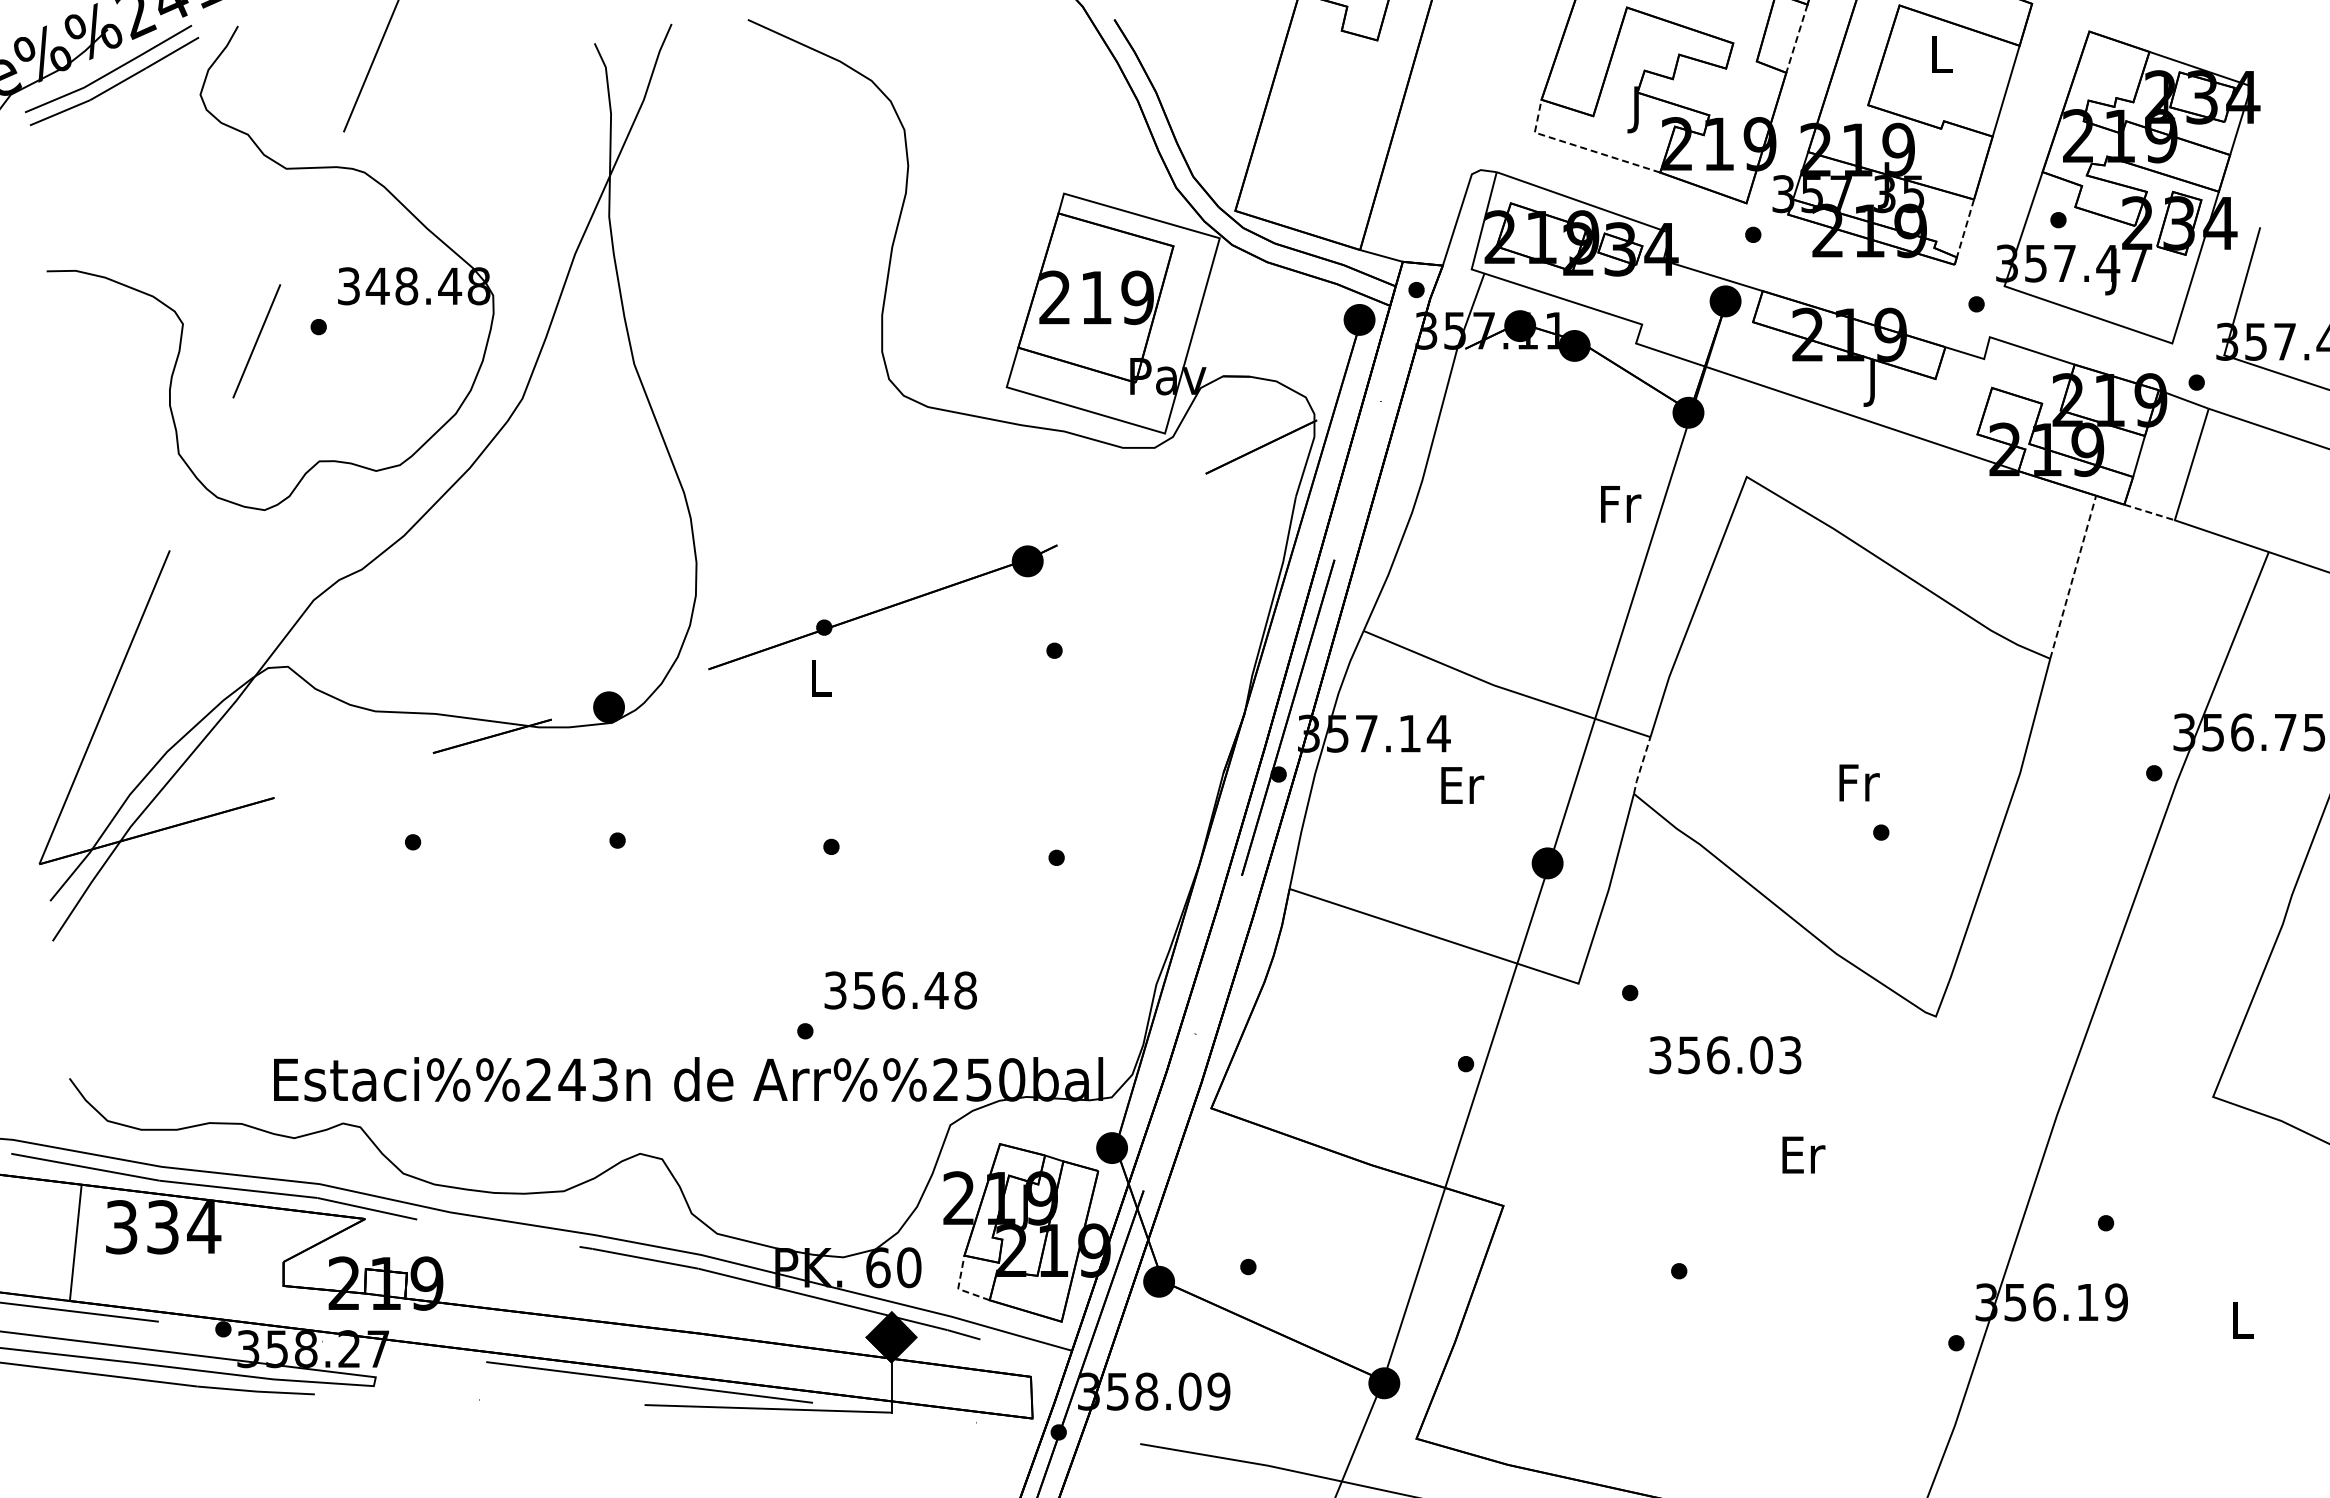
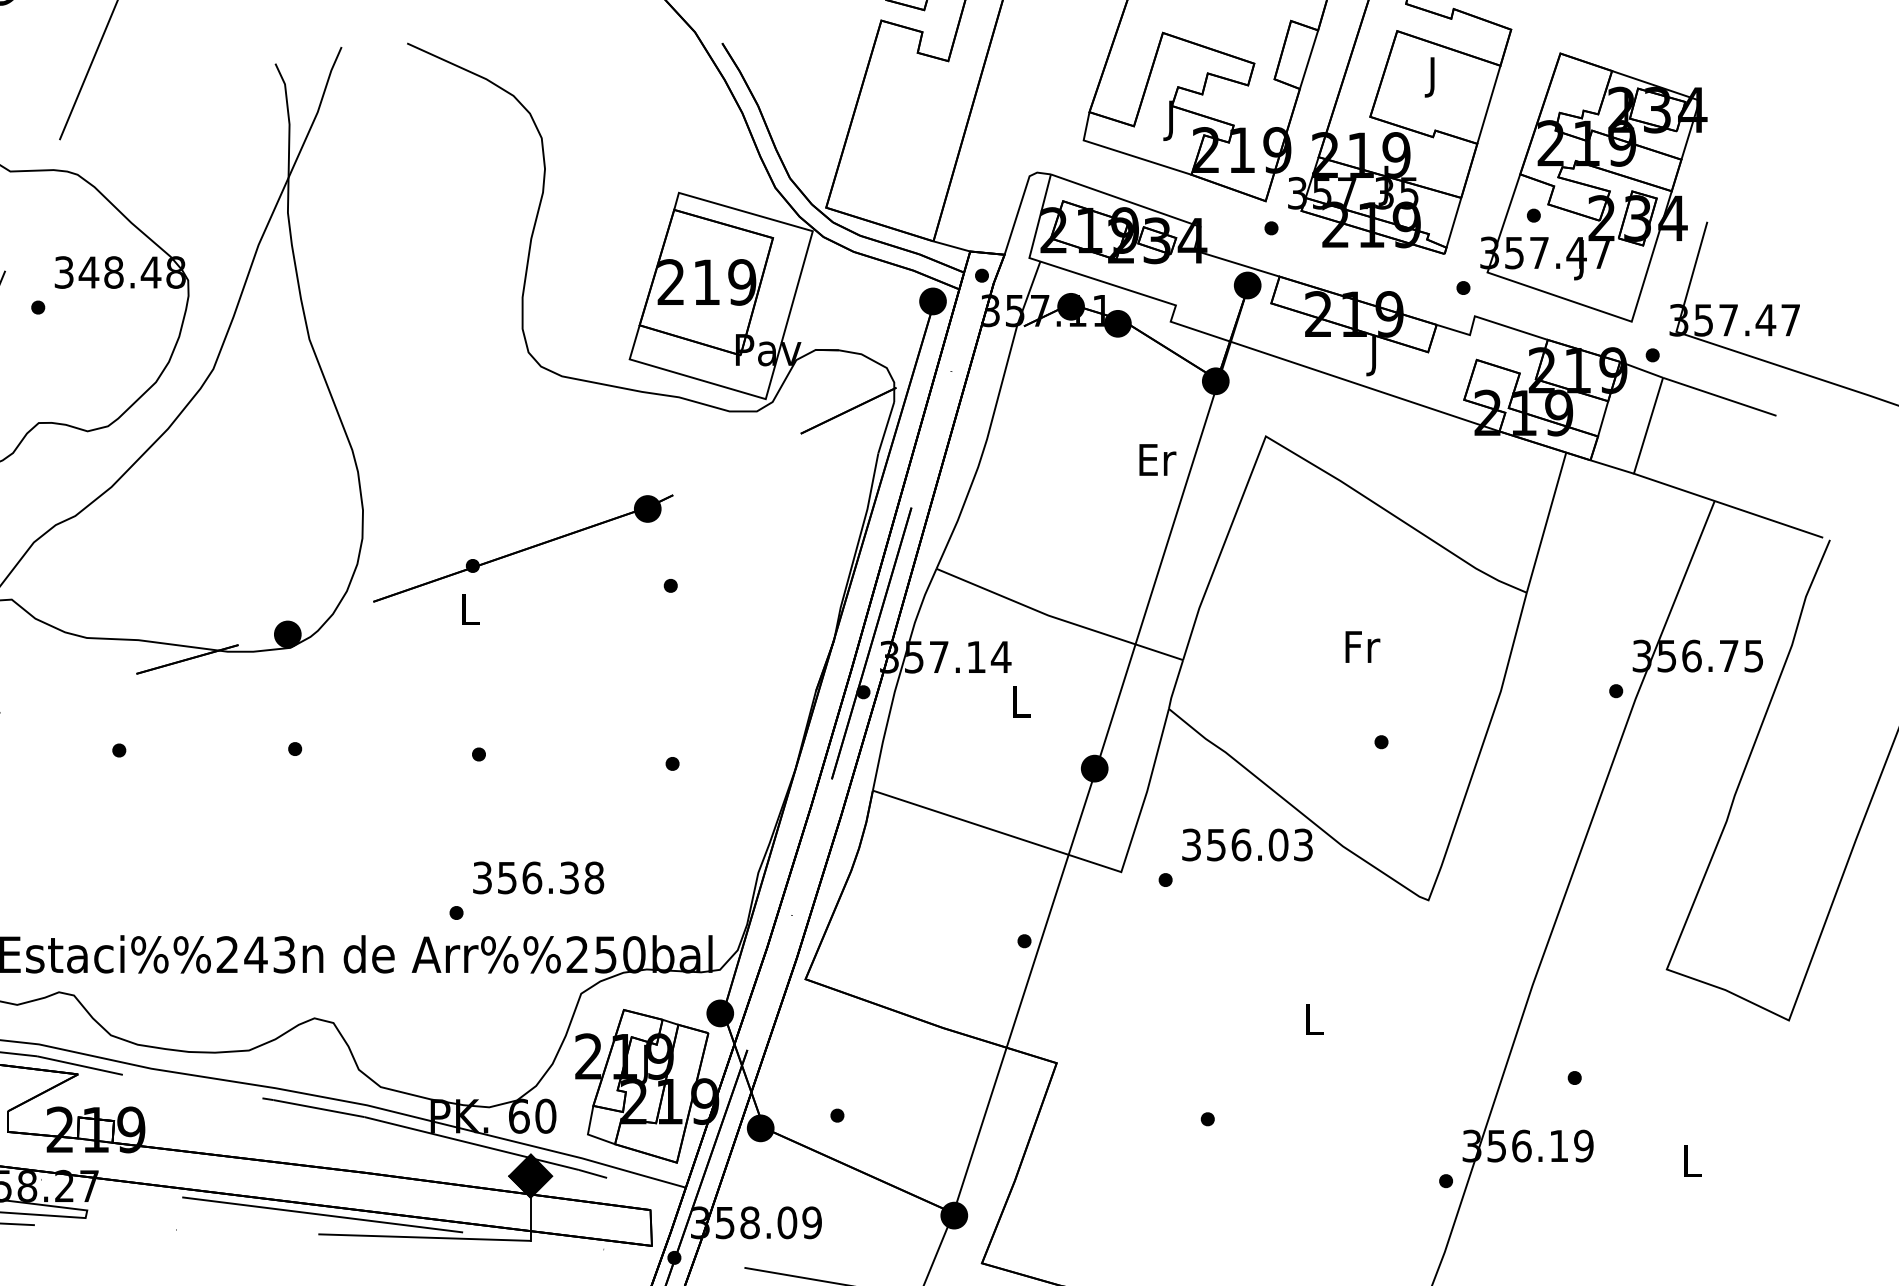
line: (1796, 38) -> (1308, 59), dashed -> solid
text: (1941, 59) -> (1433, 77), L -> J
line: (1580, 147) -> (1122, 153), dashed -> solid
line: (1965, 228) -> (1453, 222), dashed -> solid
text: (1620, 504) -> (1157, 460), Fr -> Er
line: (2150, 512) -> (1612, 467), dashed -> solid
line: (2073, 577) -> (1546, 522), dashed -> solid
line: (1641, 765) -> (1175, 684), dashed -> solid
text: (1859, 782) -> (1362, 646), moved
text: (1462, 785) -> (1021, 701), Er -> L
text: (936, 990) -> (569, 877), 356.48 -> 356.38
text: (1725, 1055) -> (1247, 845), moved
text: (1803, 1154) -> (1314, 1018), Er -> L
line: (958, 1288) -> (588, 1134), dashed -> solid

